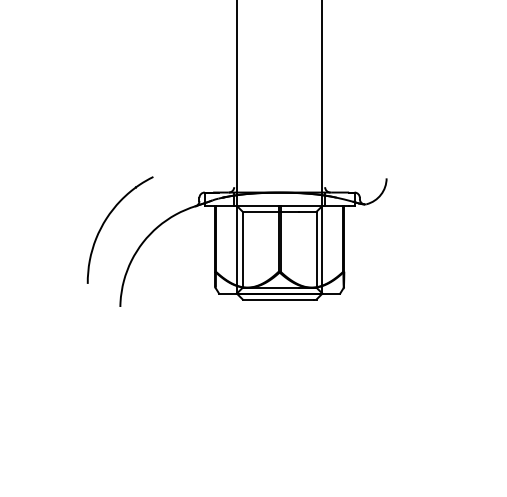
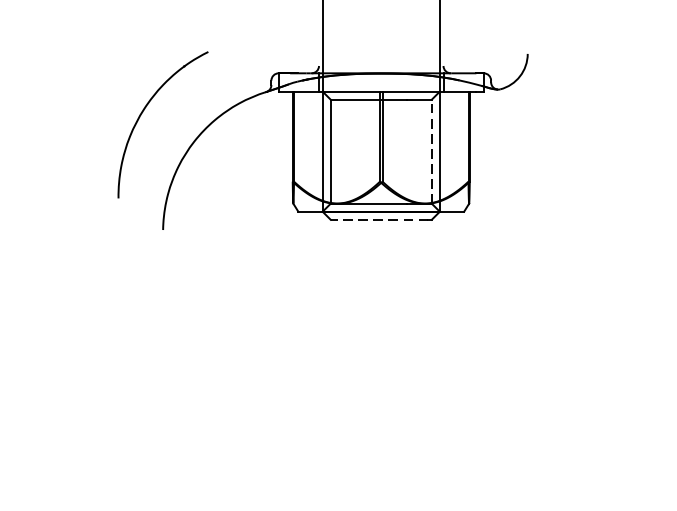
line: (316, 249) -> (431, 151), solid -> dashed
line: (278, 299) -> (379, 219), solid -> dashed

